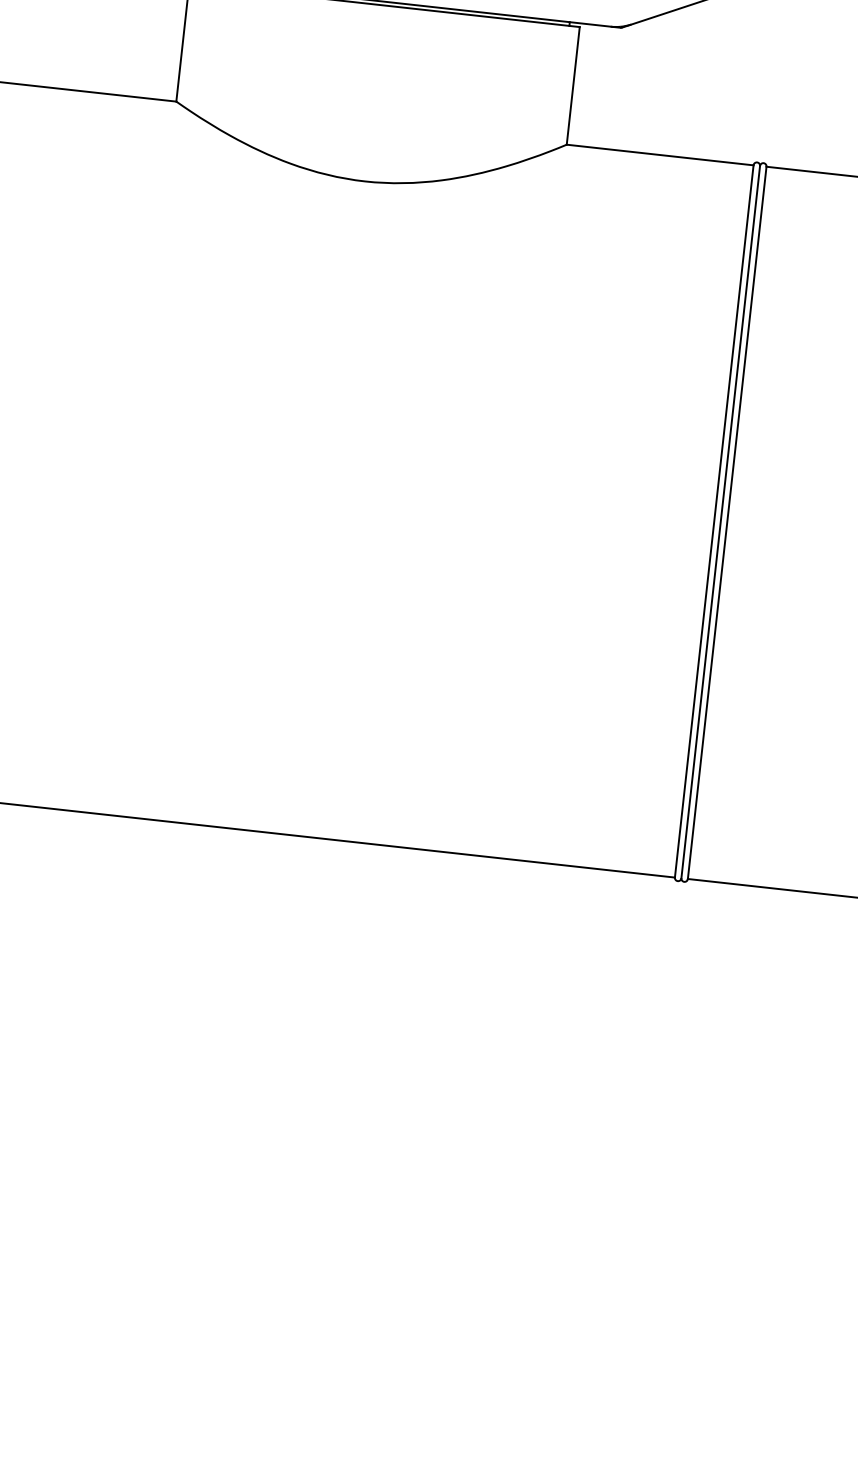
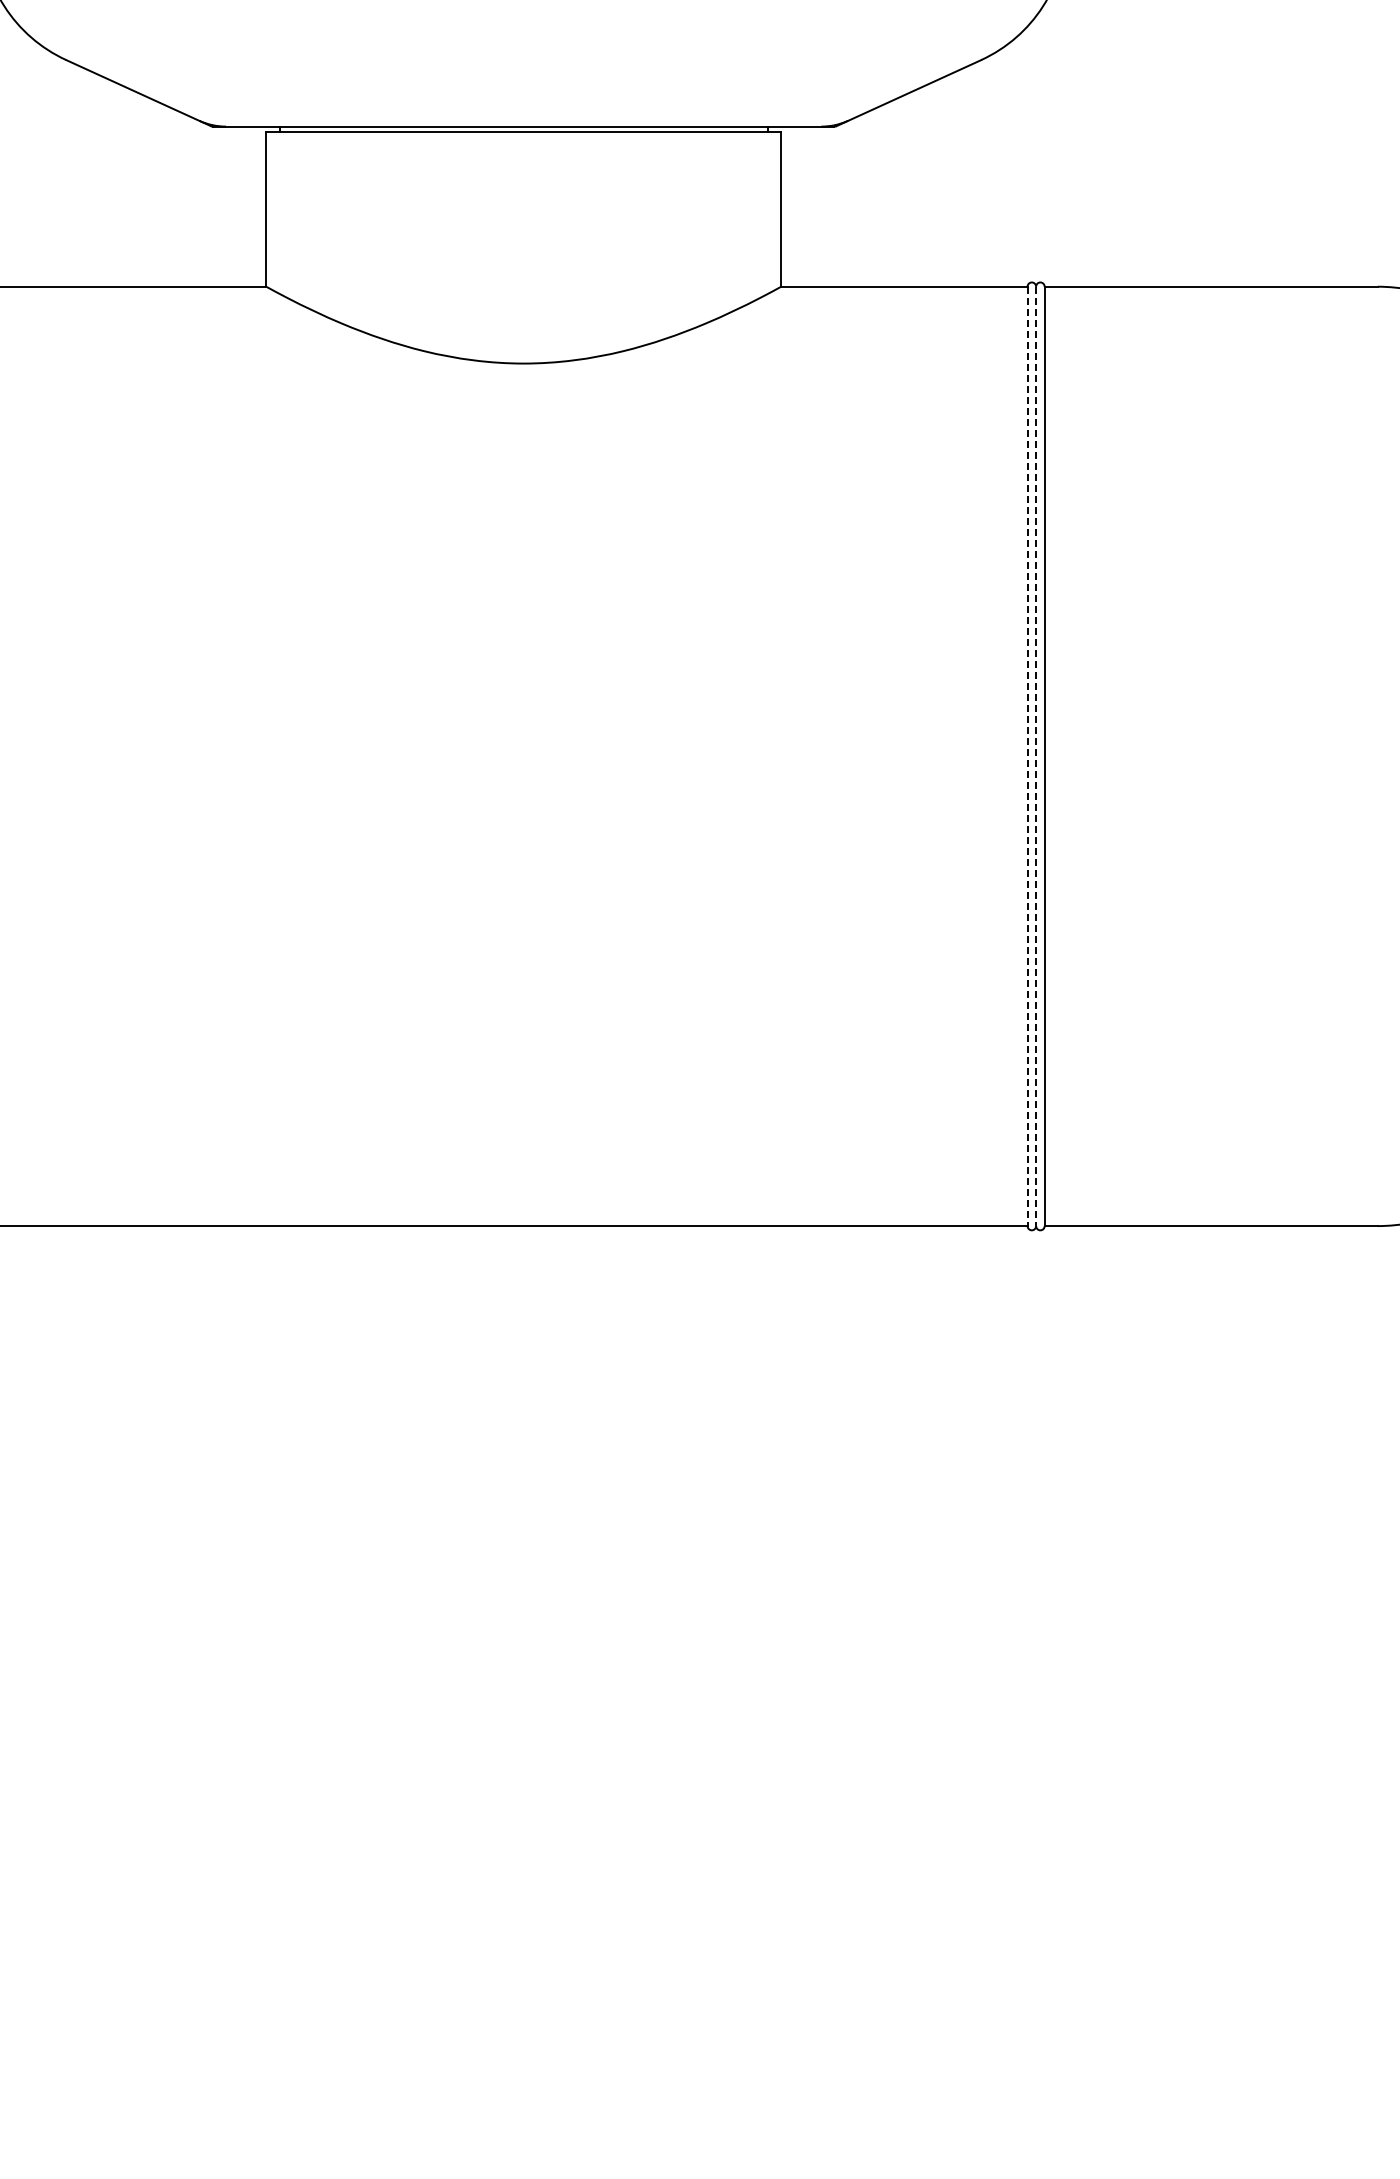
line: (714, 521) -> (1027, 756), solid -> dashed
line: (721, 522) -> (1036, 756), solid -> dashed

